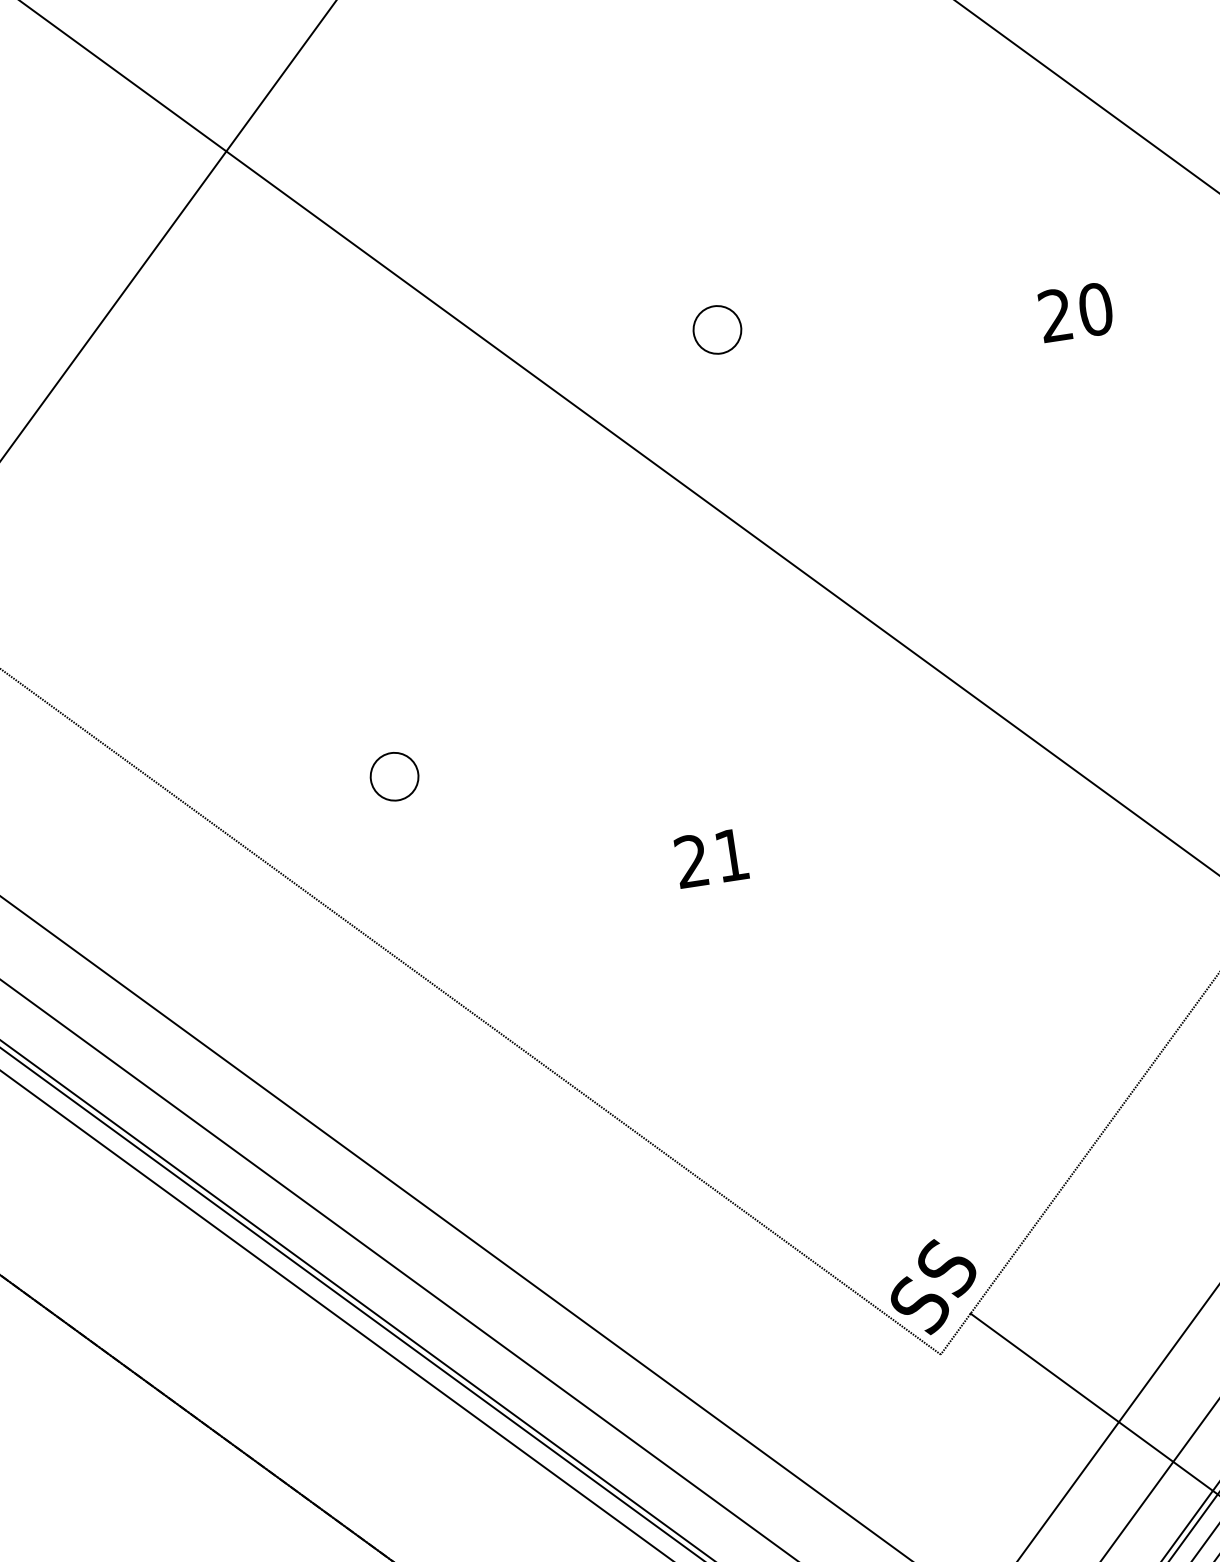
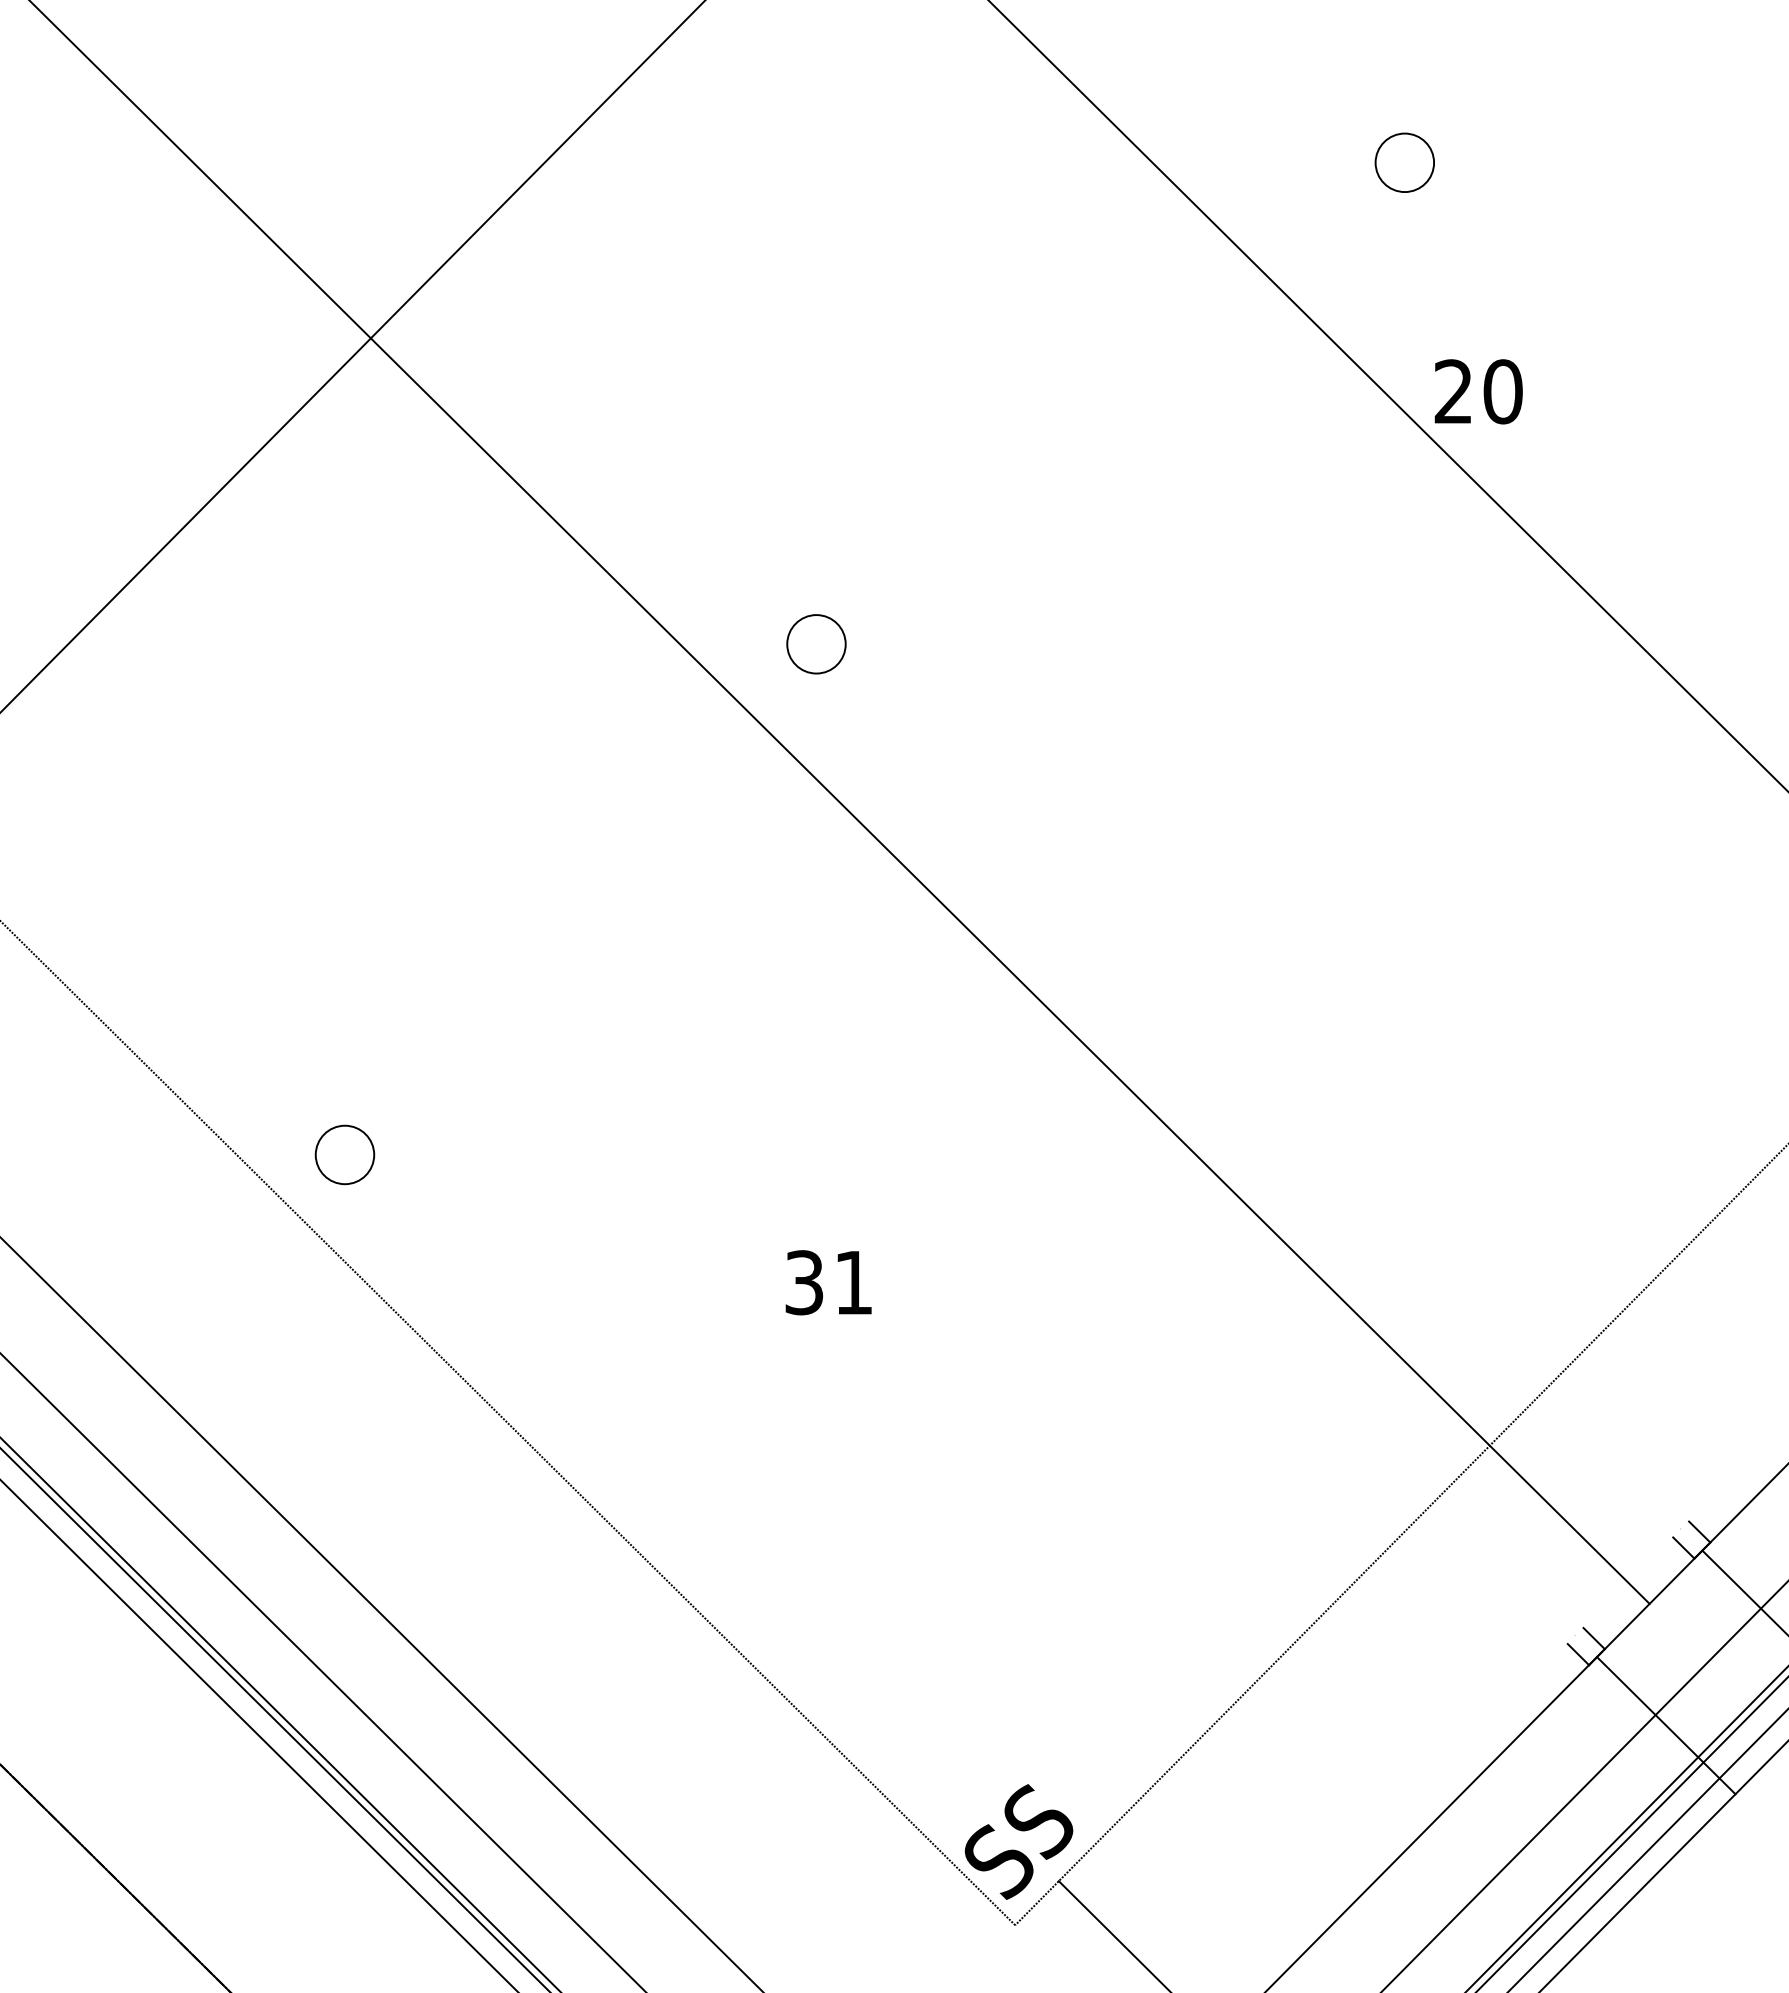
text: (1075, 312) -> (1478, 391), moved
circle: (717, 330) -> (816, 644), moved
circle: (394, 776) -> (344, 1154), moved
text: (692, 861) -> (804, 1282), 21 -> 31

